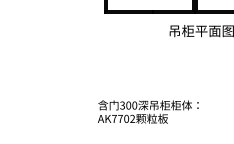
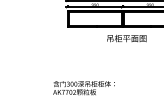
text: (147, 112) -> (83, 88), moved

